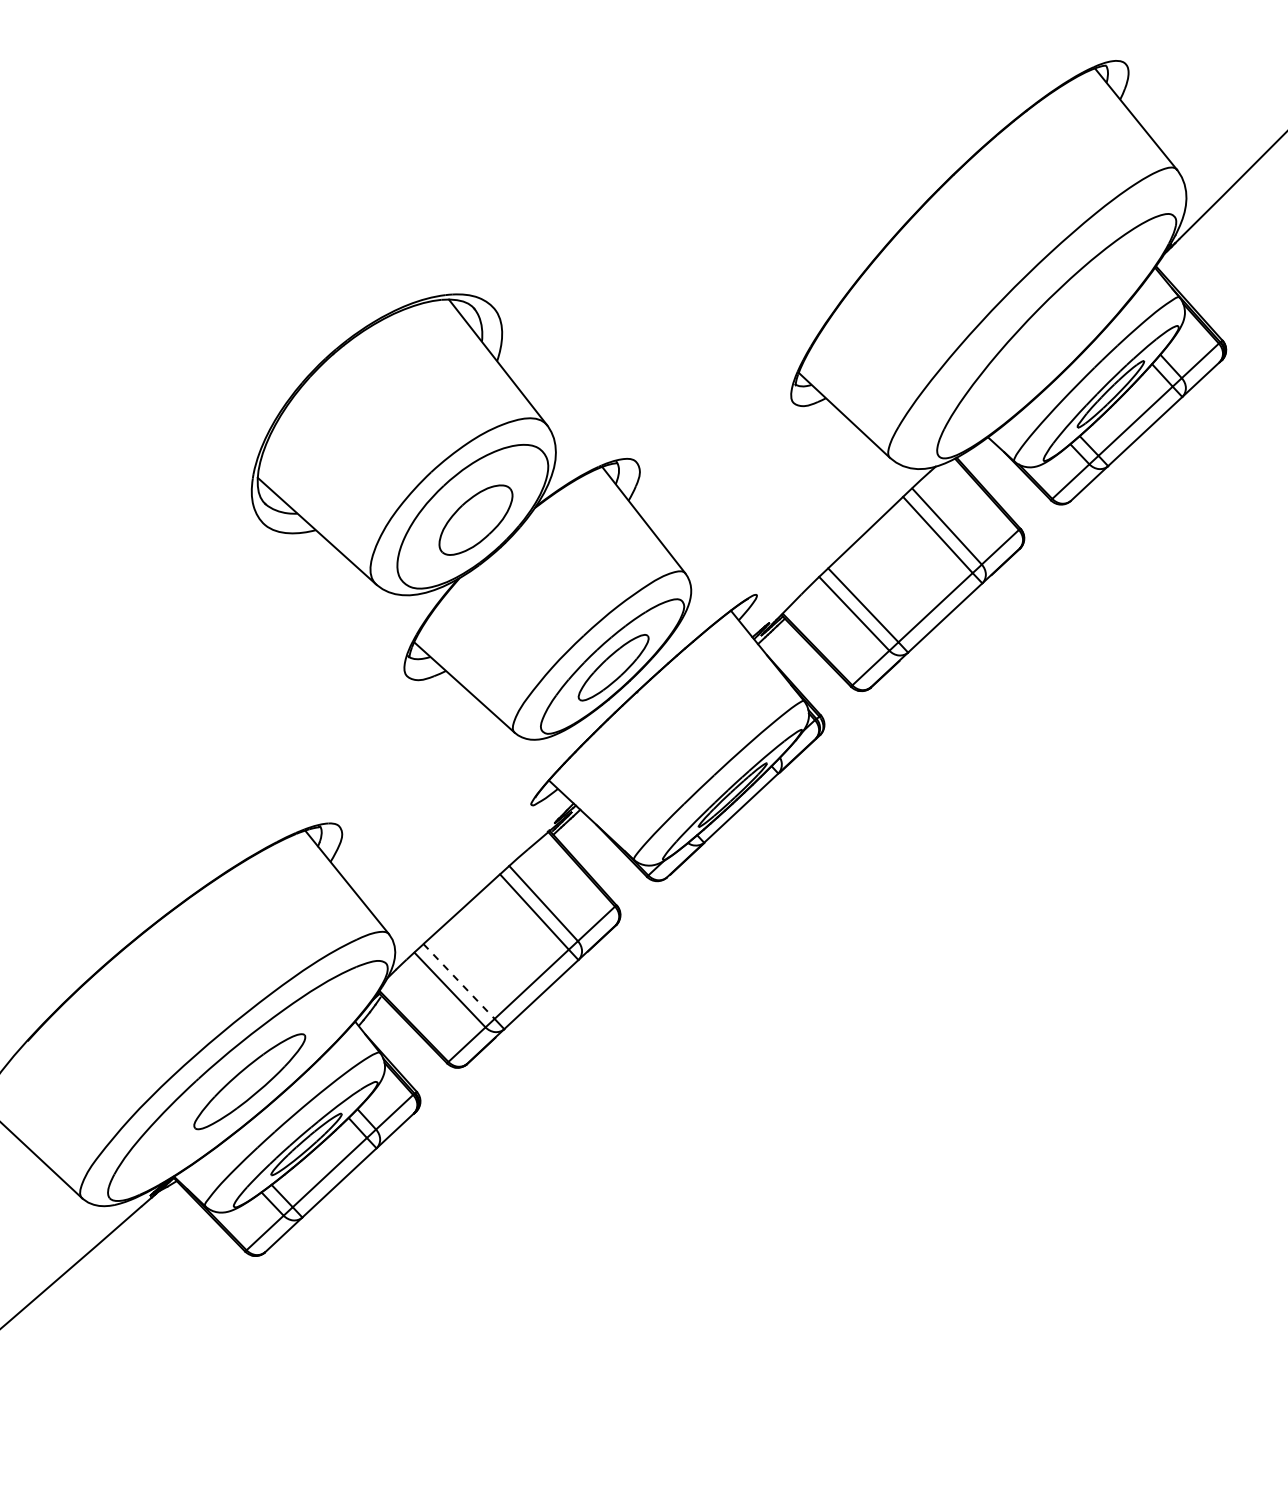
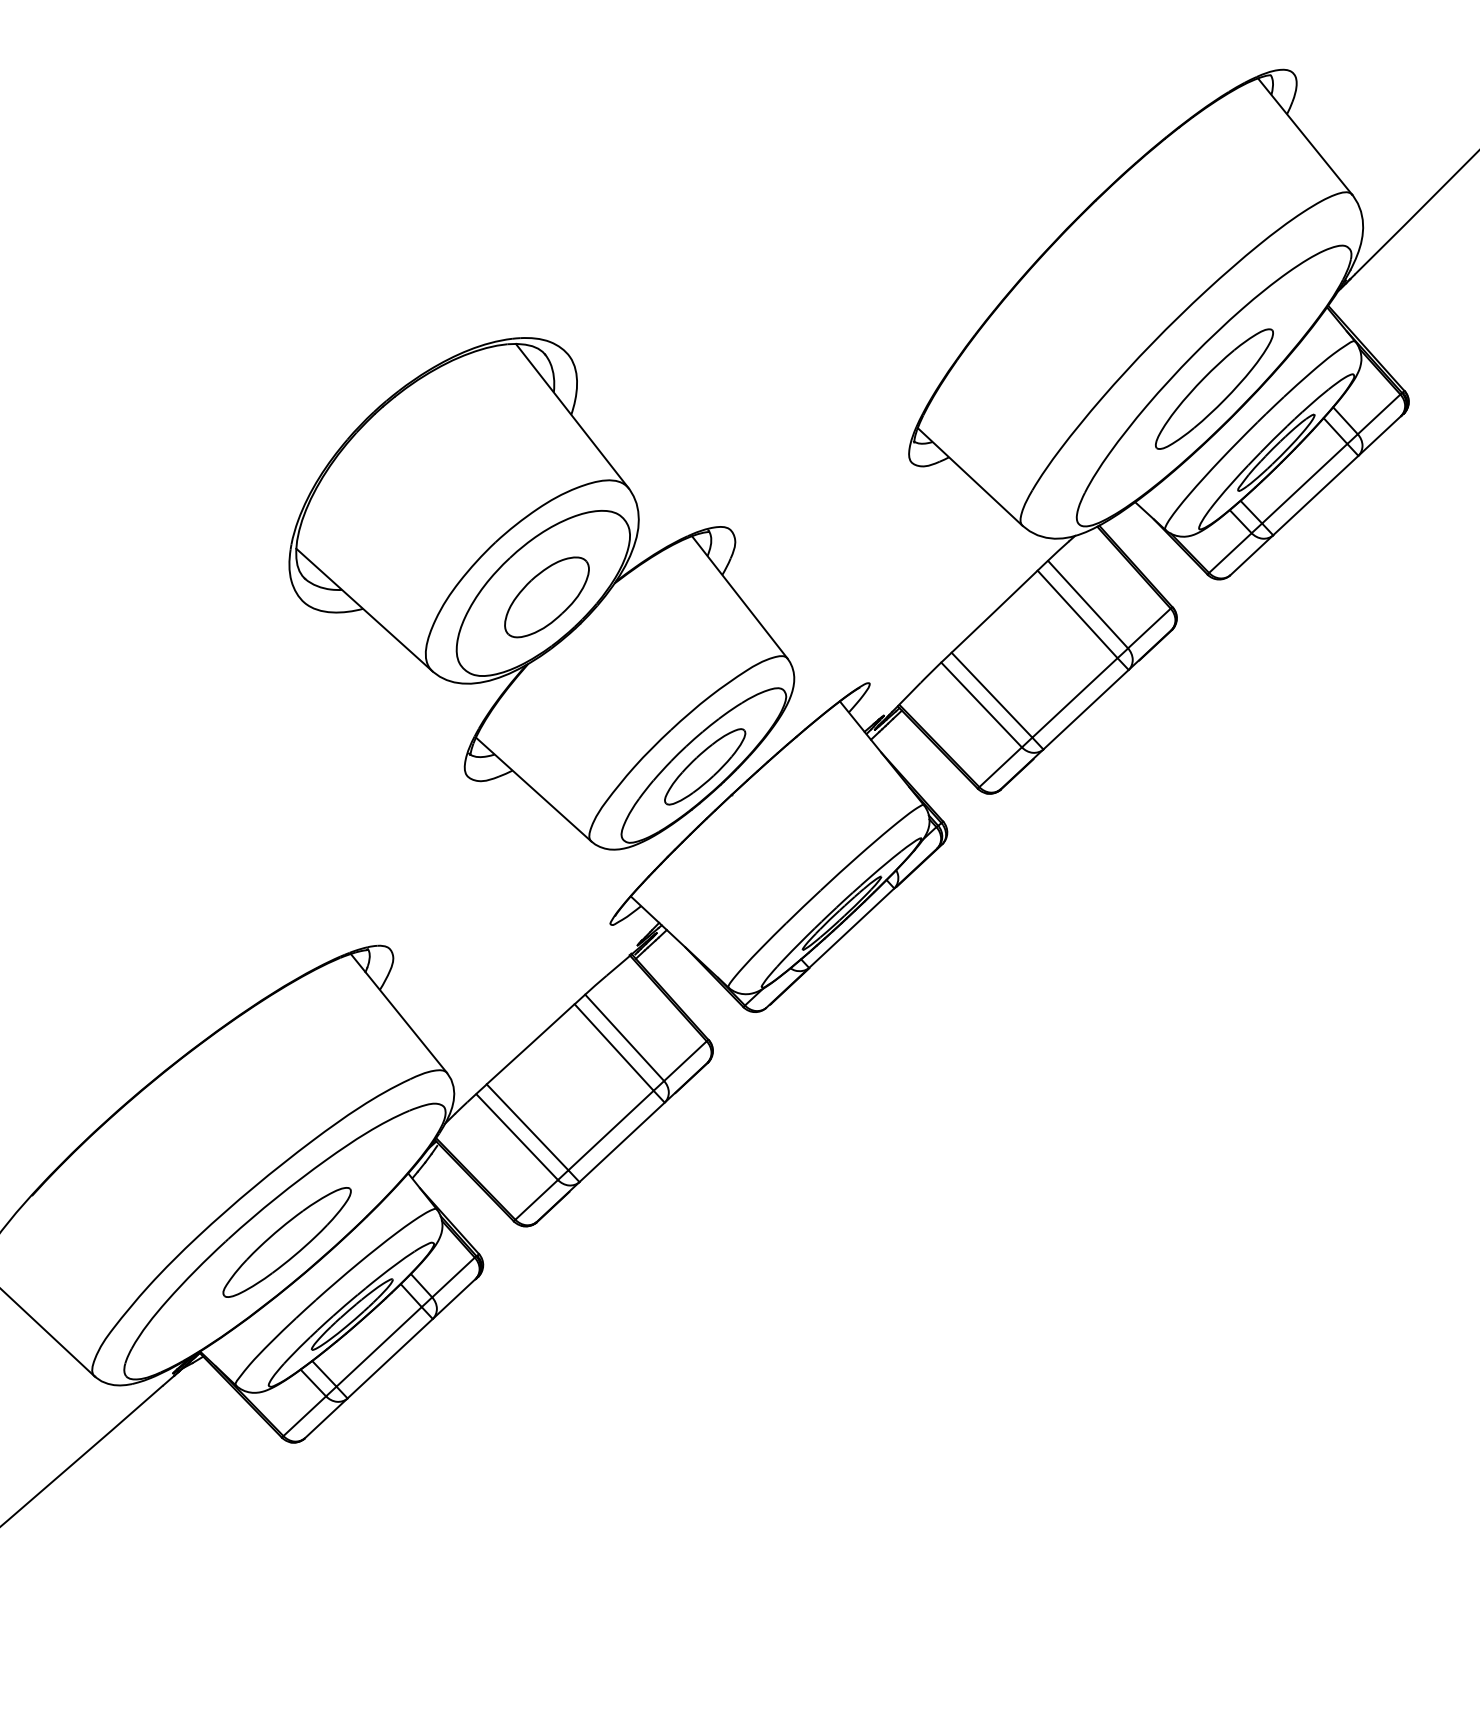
part: (1057, 338) -> (1214, 388), added
line: (459, 981) -> (527, 1127), dashed -> solid

